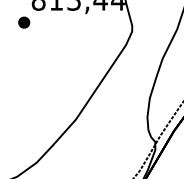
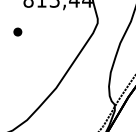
part: (24, 22) -> (18, 31), moved

